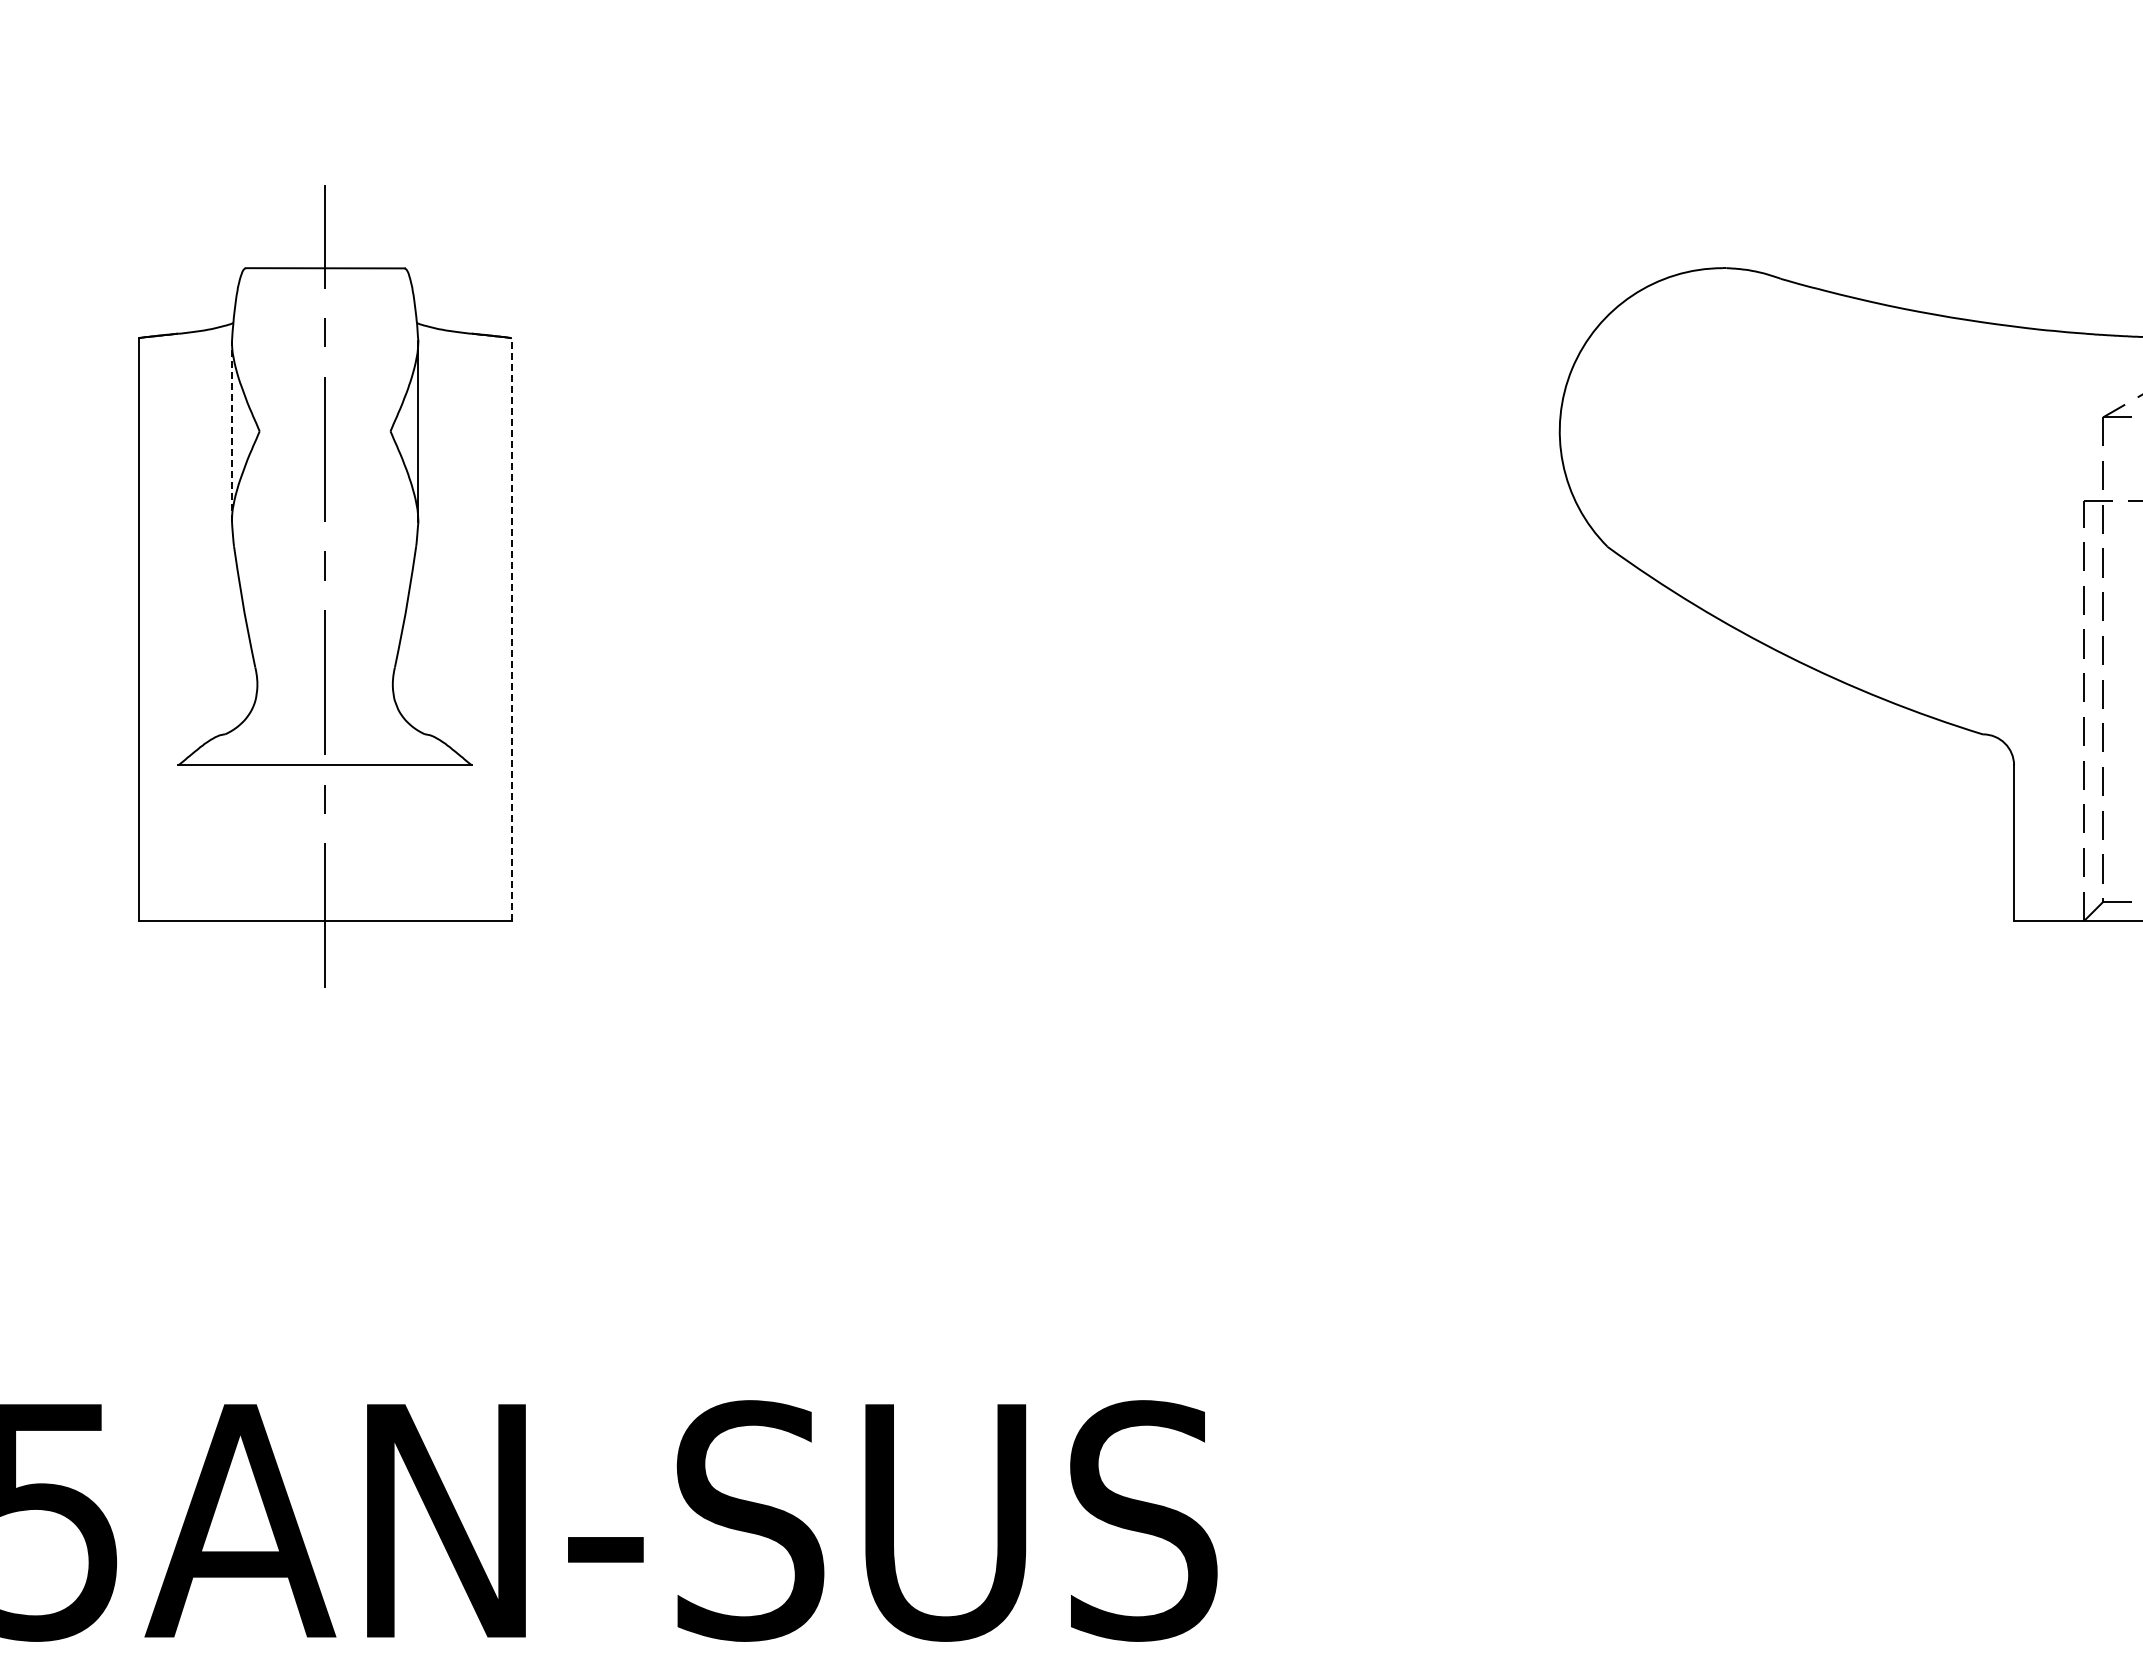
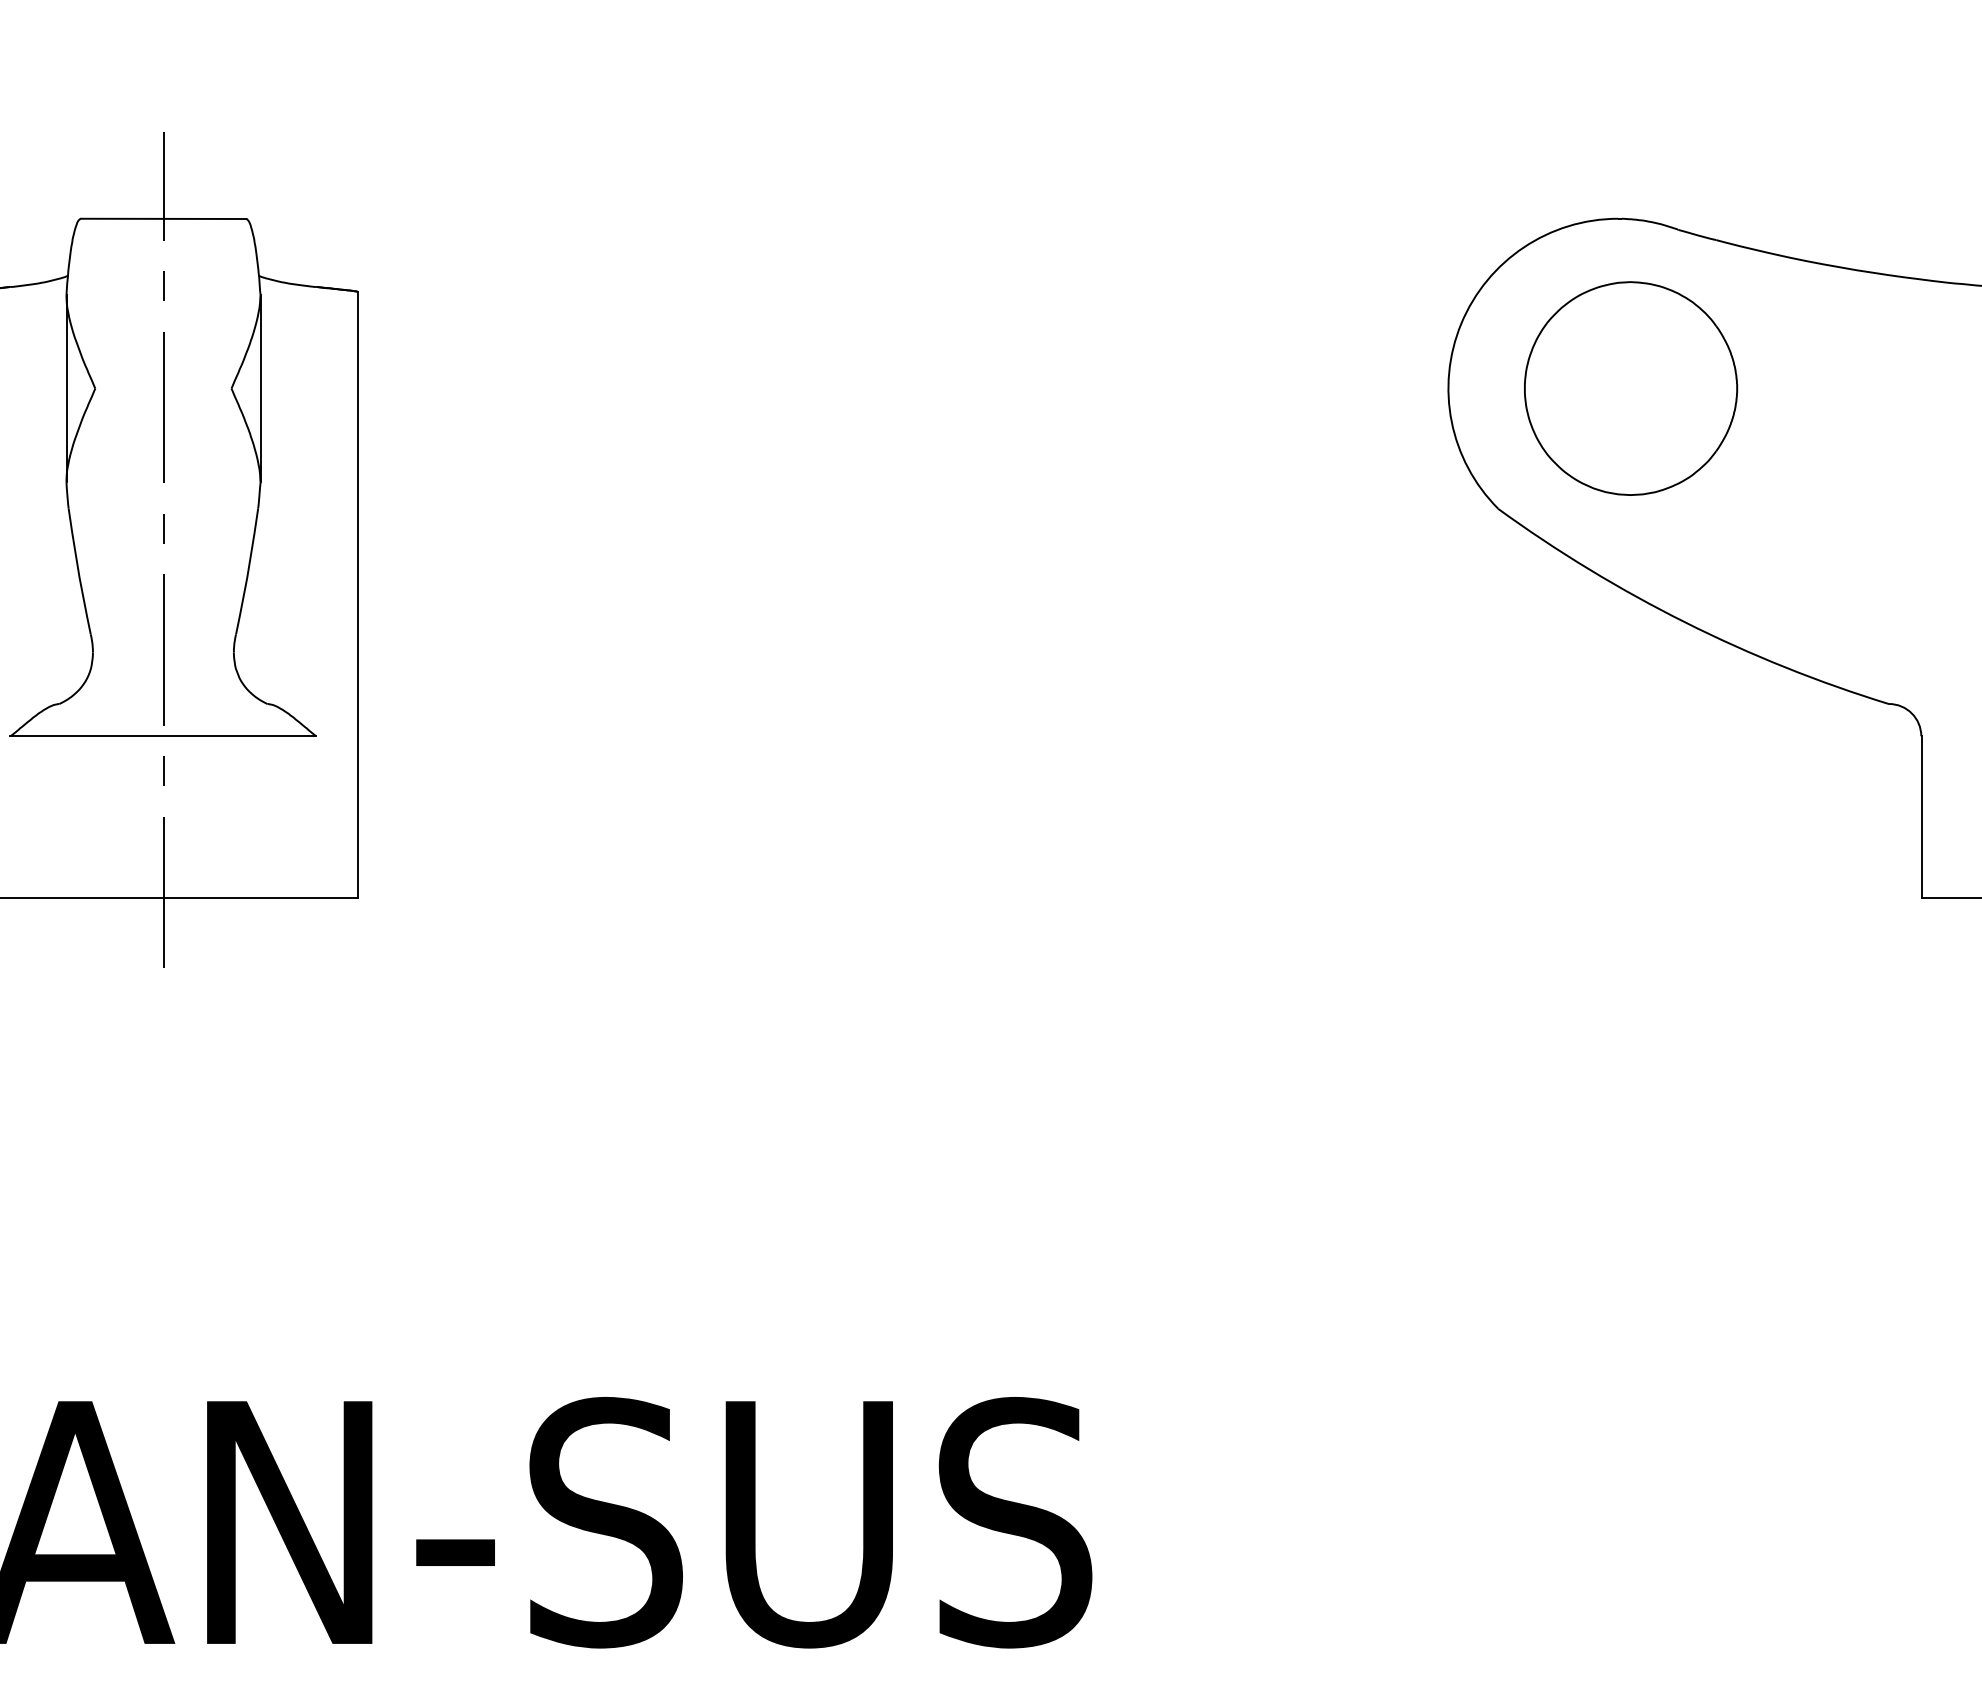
line: (232, 430) -> (67, 387), dashed -> solid
part: (1735, 431) -> (1631, 388), added
line: (511, 628) -> (357, 593), dashed -> solid

